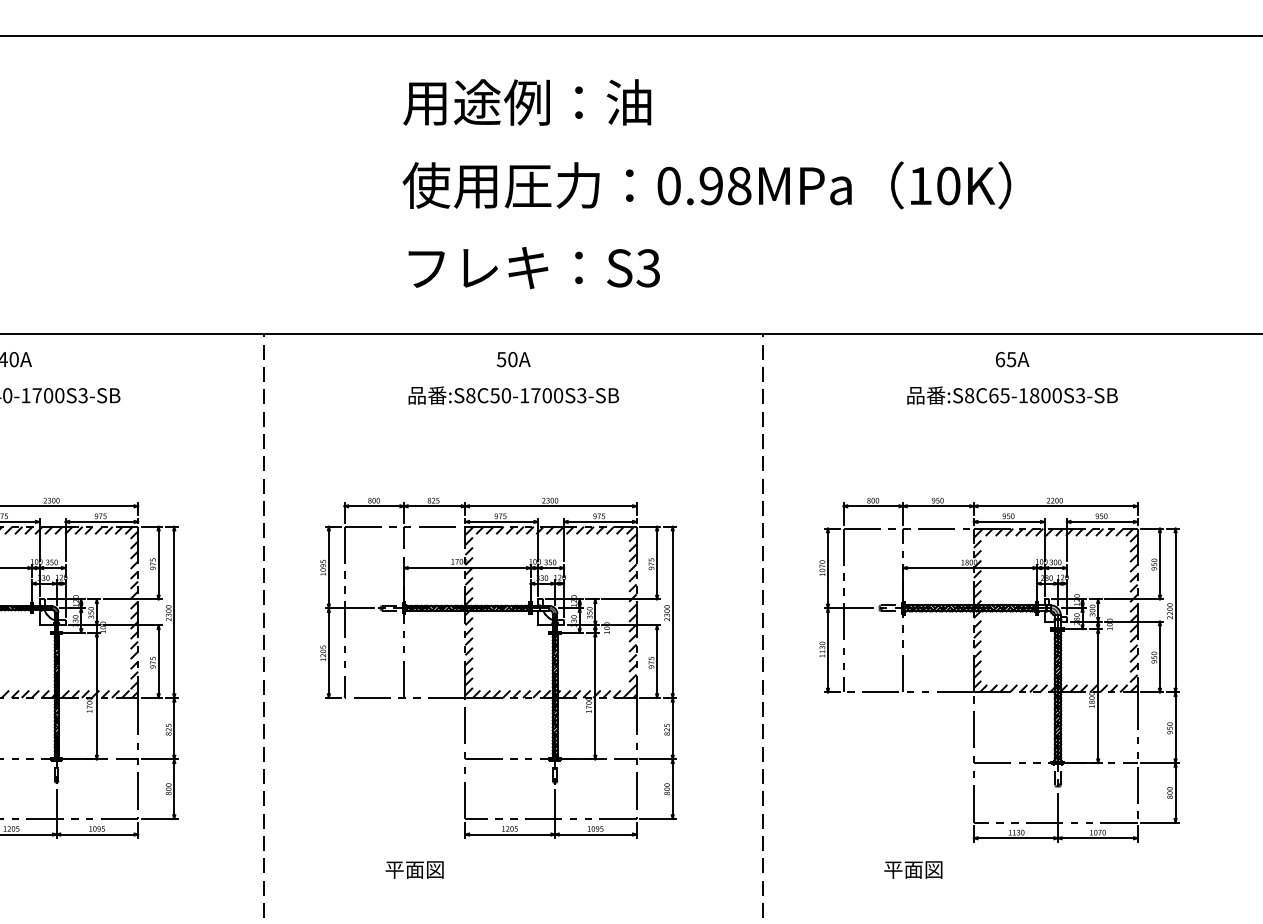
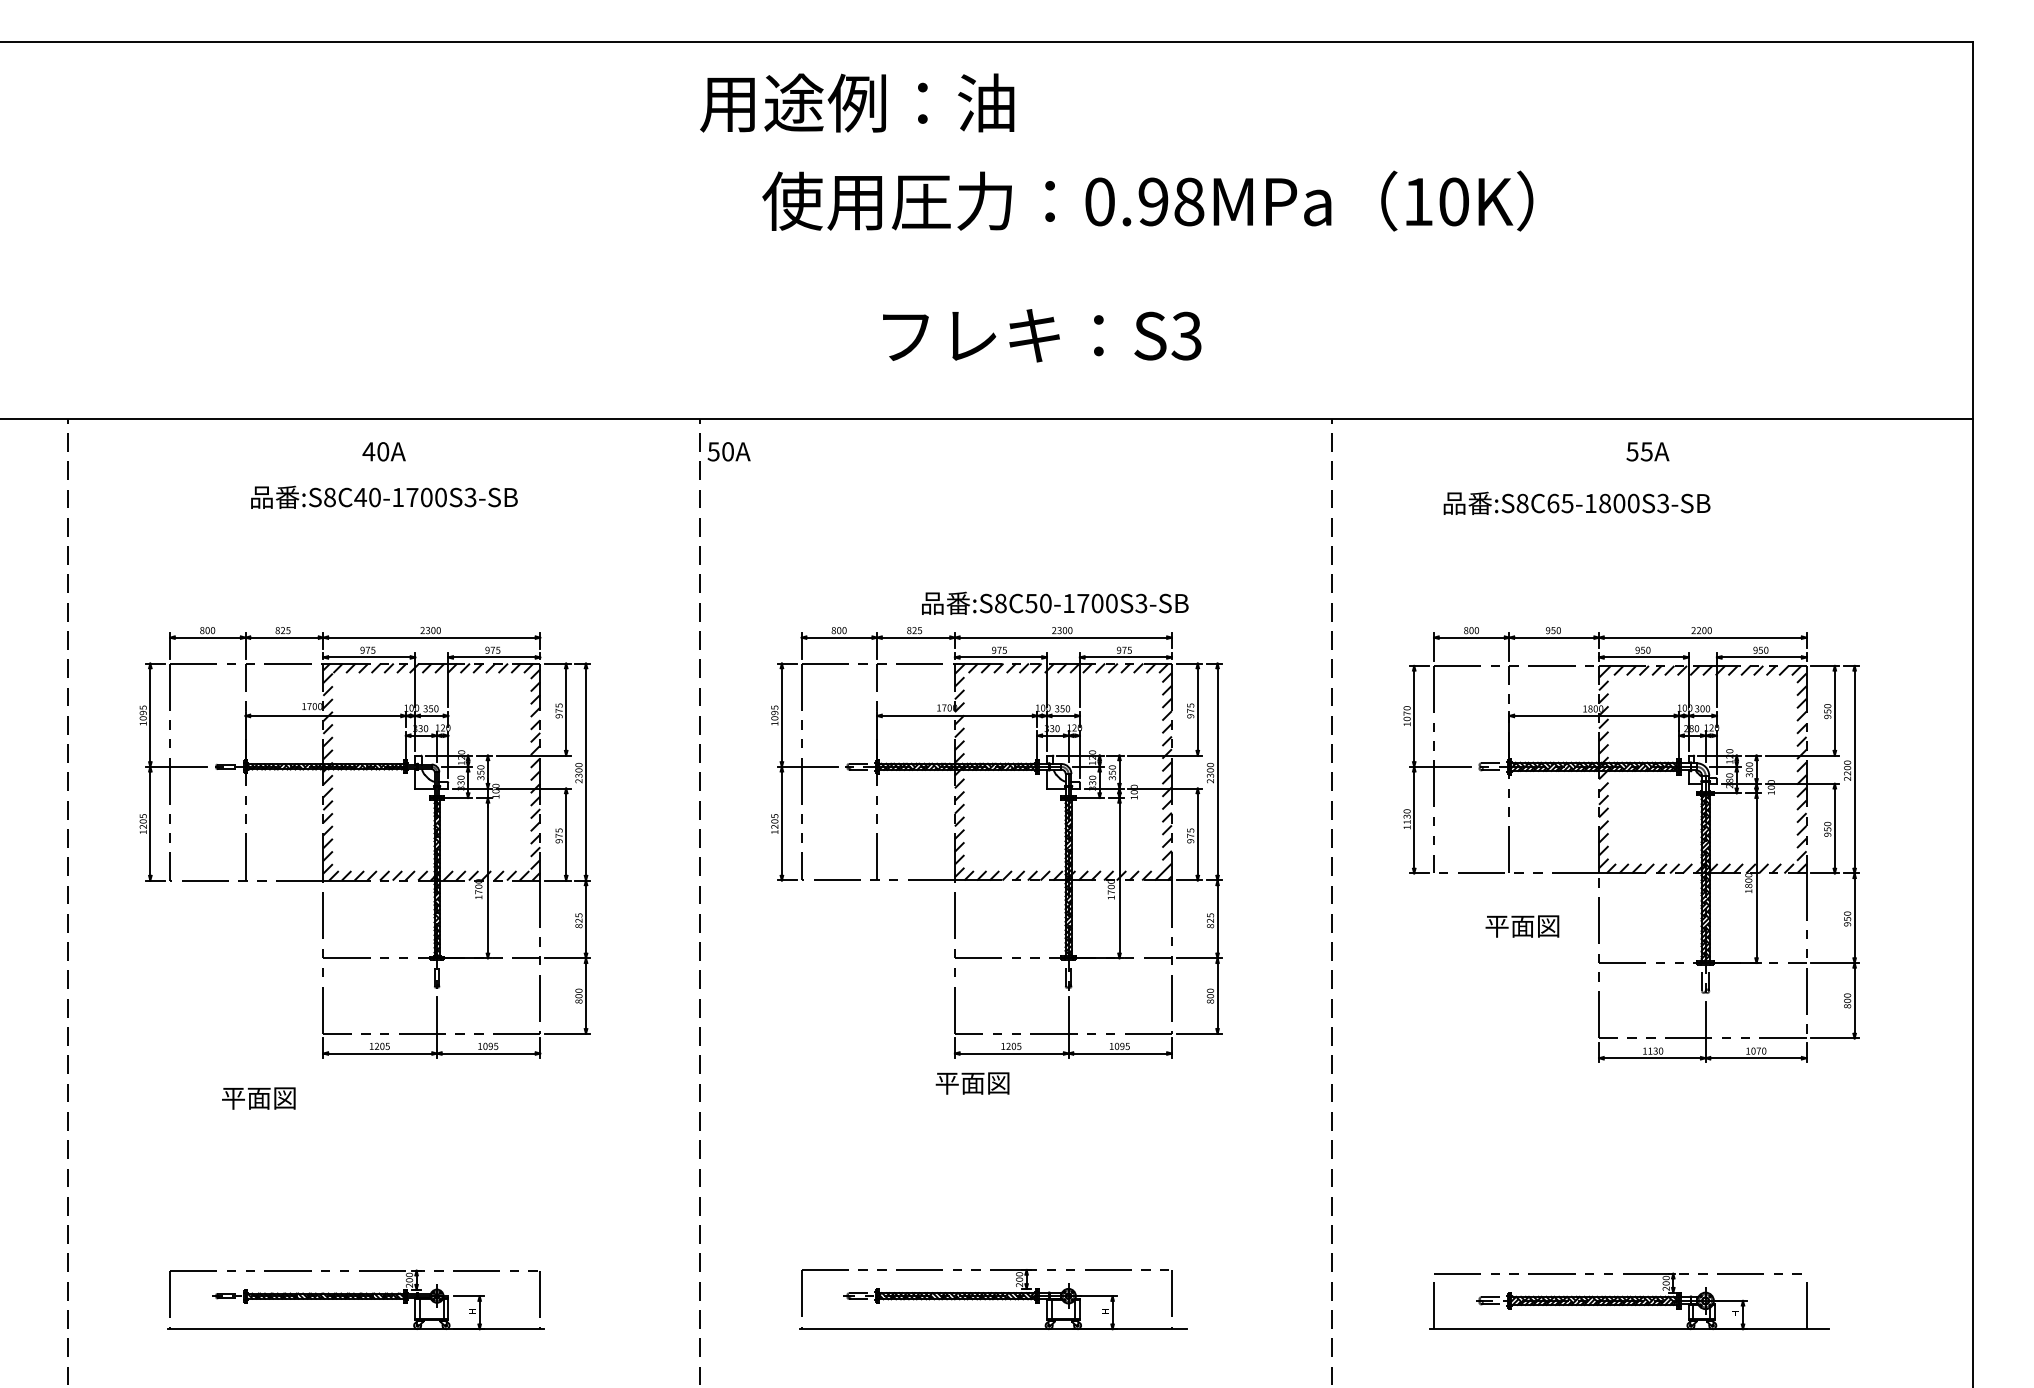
text: (527, 102) -> (857, 102), moved
text: (706, 184) -> (1147, 200), moved
text: (513, 359) -> (728, 451), moved
text: (1000, 359) -> (1632, 451), 65A -> 55A
text: (514, 394) -> (1055, 602), moved
text: (1012, 394) -> (1576, 502), moved
text: (414, 870) -> (972, 1083), moved
text: (913, 870) -> (1522, 926), moved

